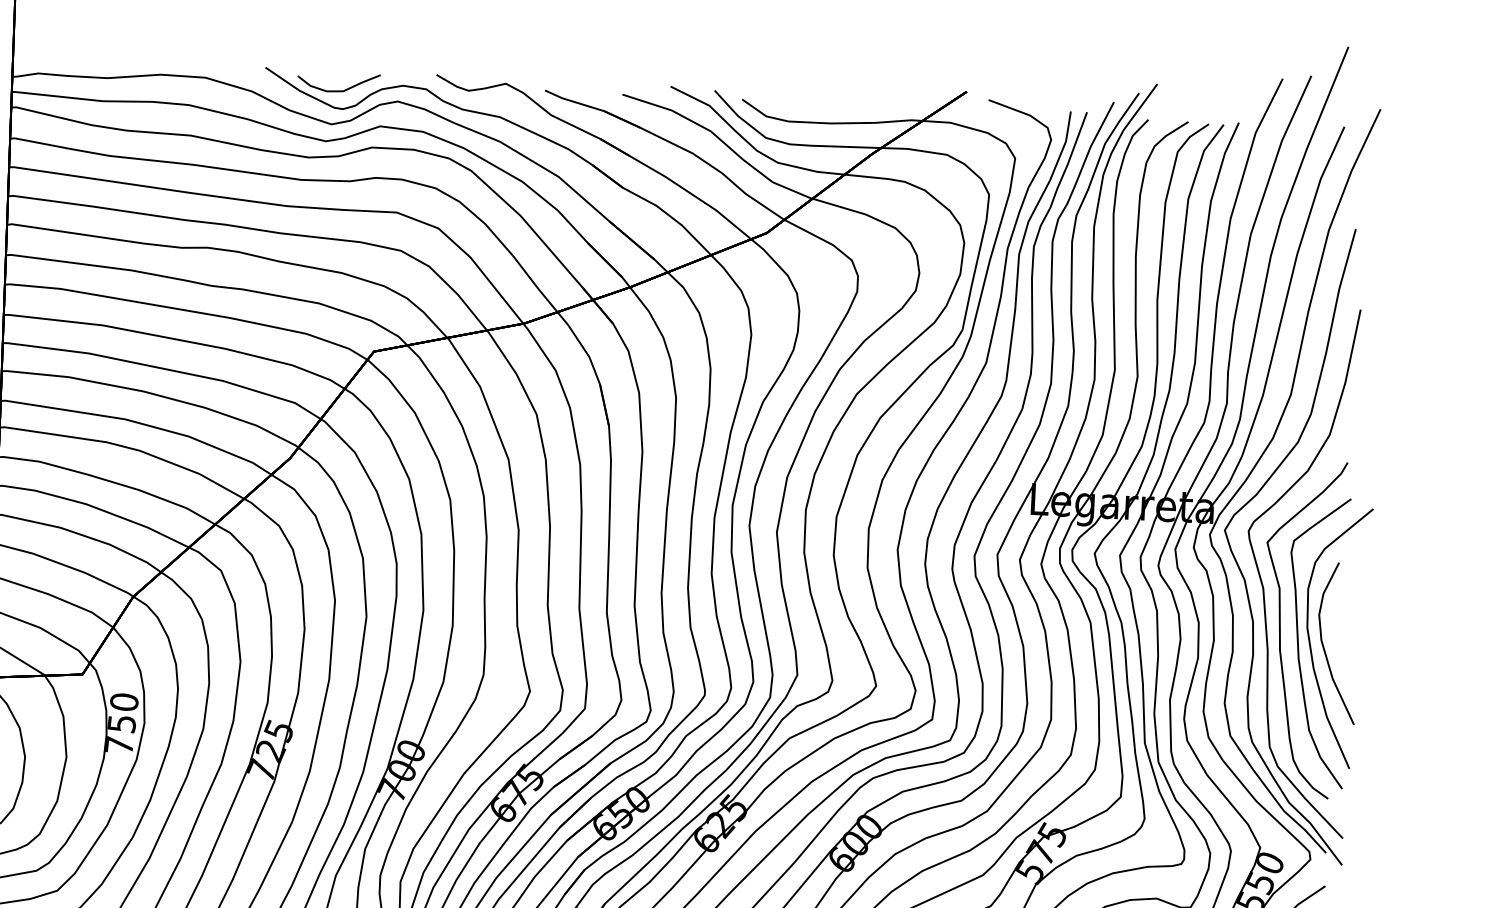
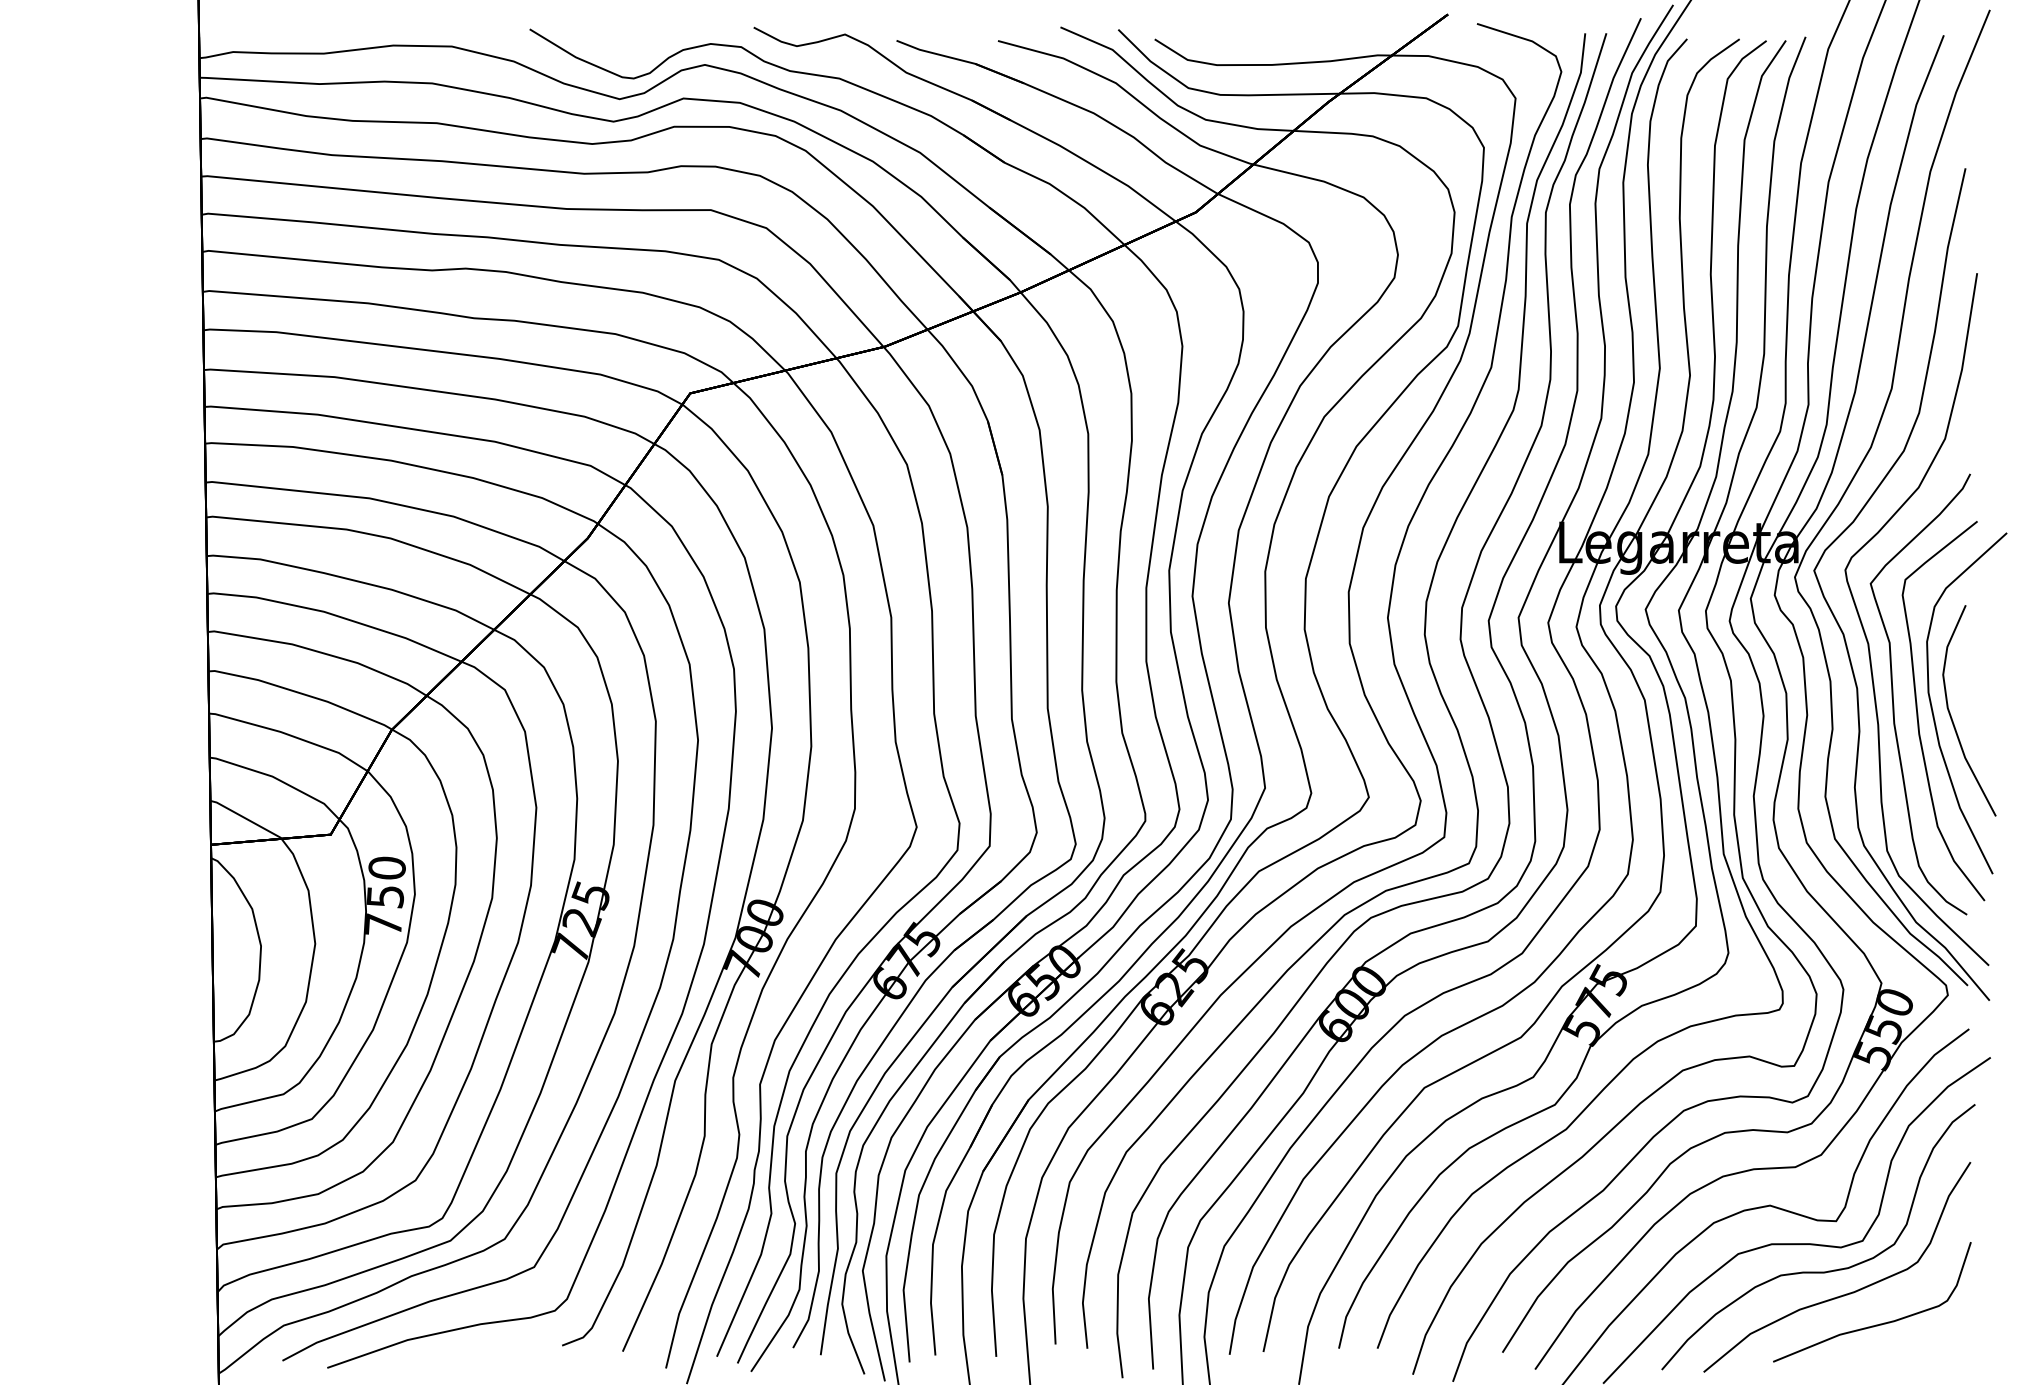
curve: (338, 90) -> (626, 54), removed

